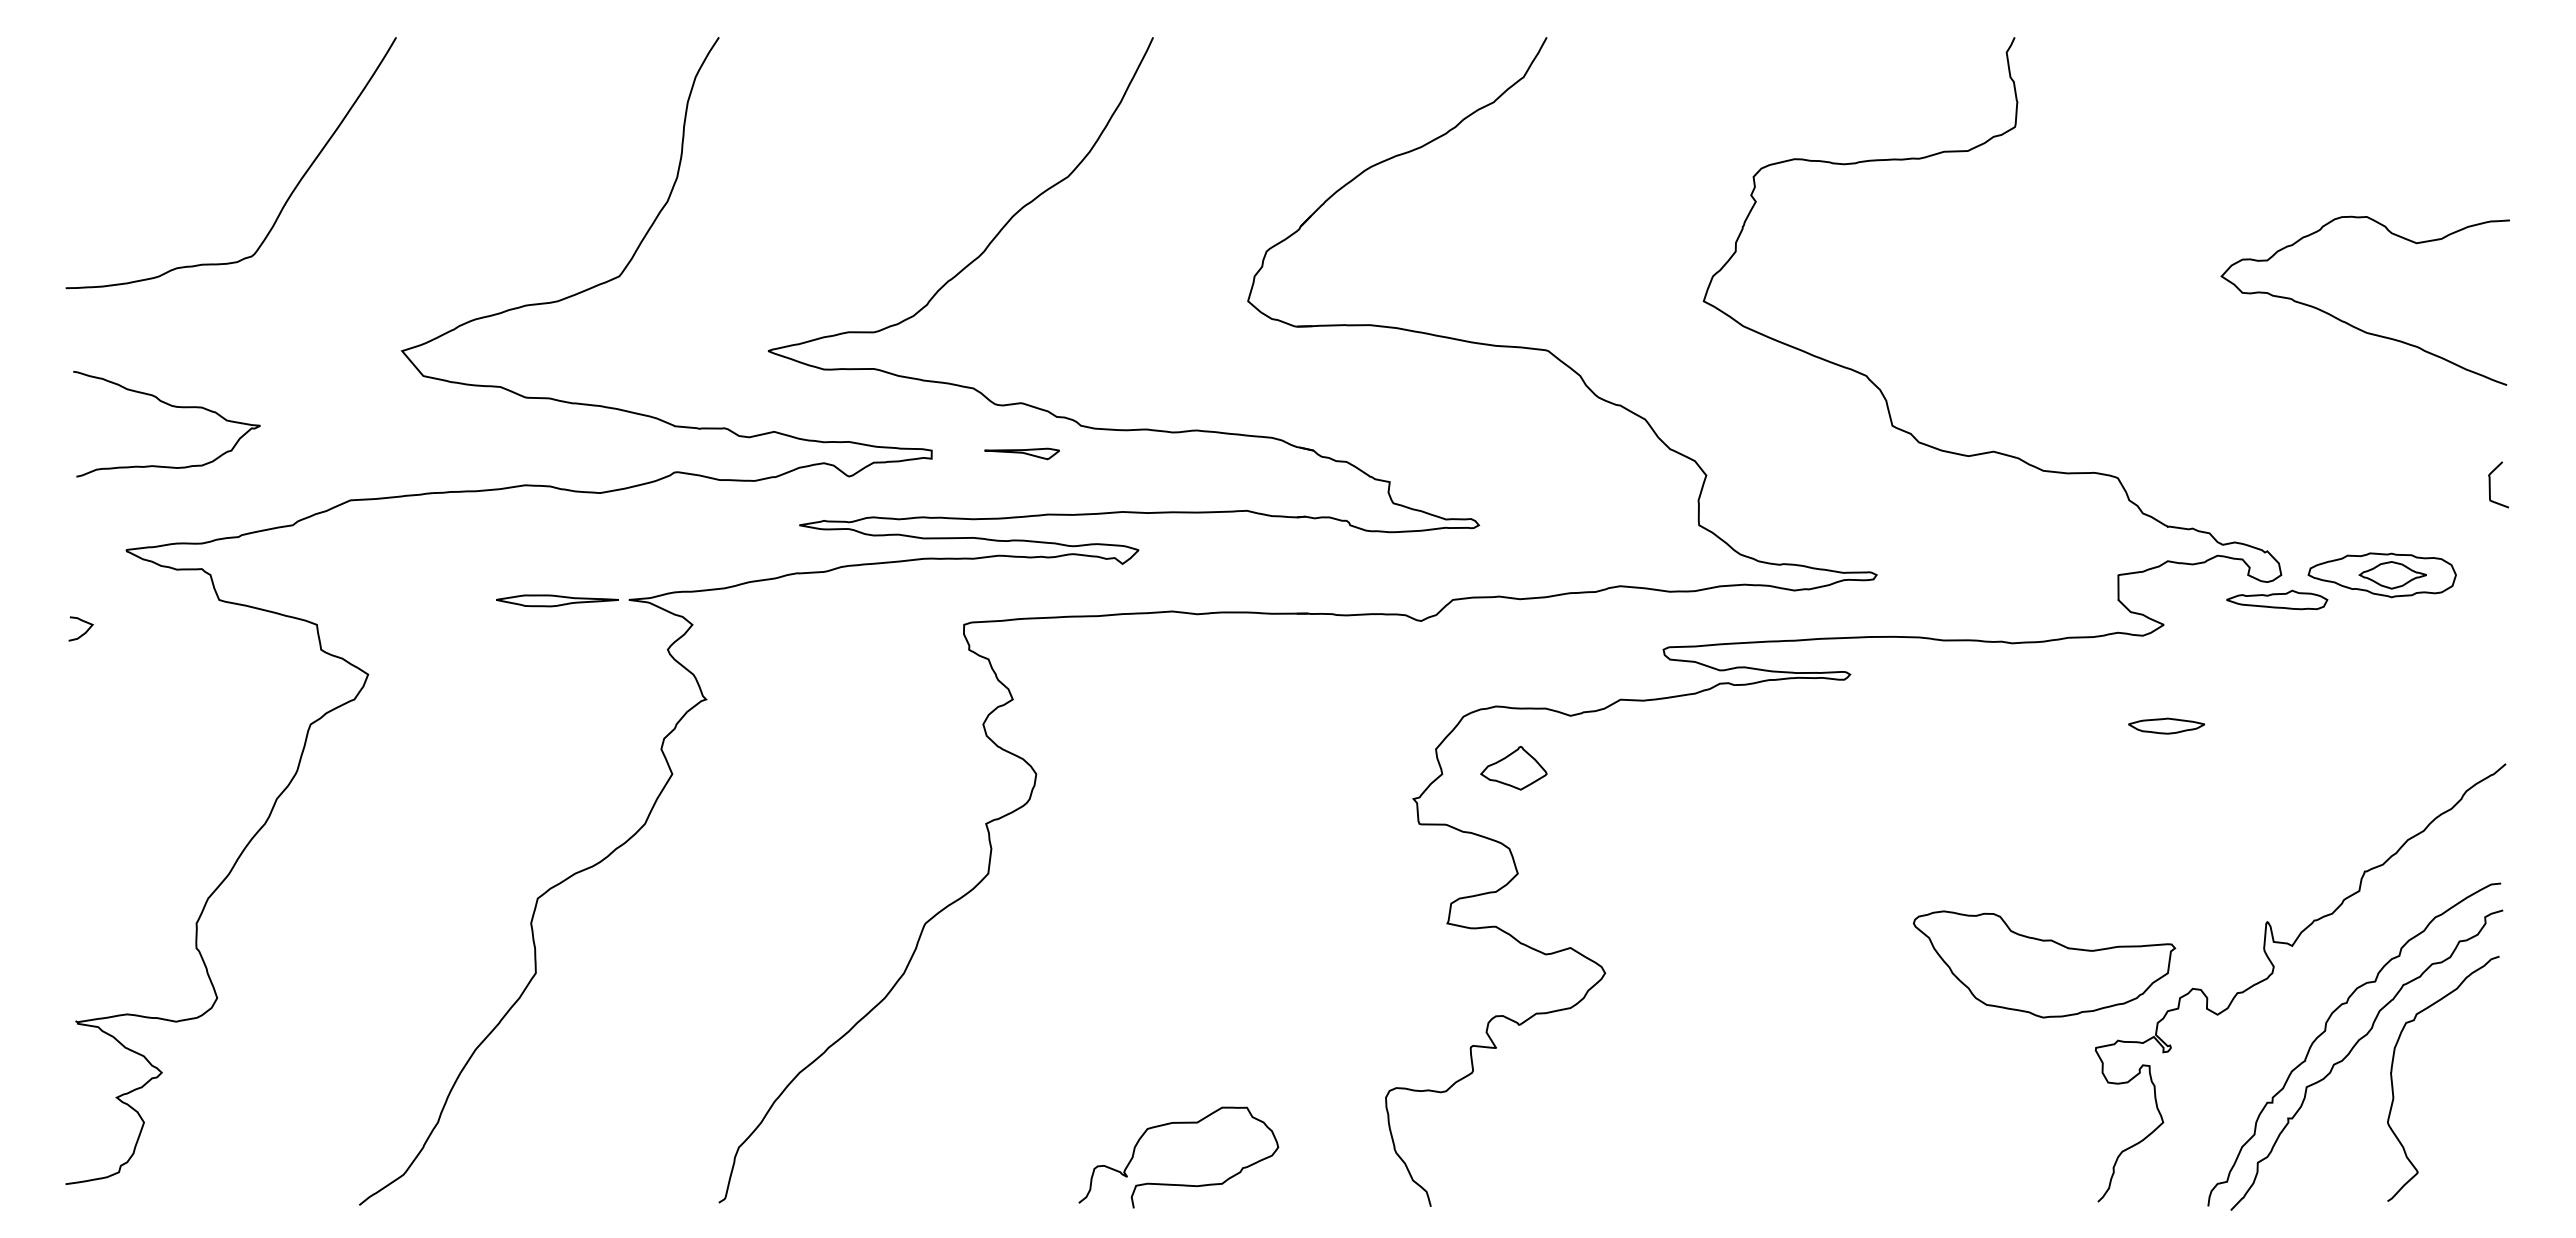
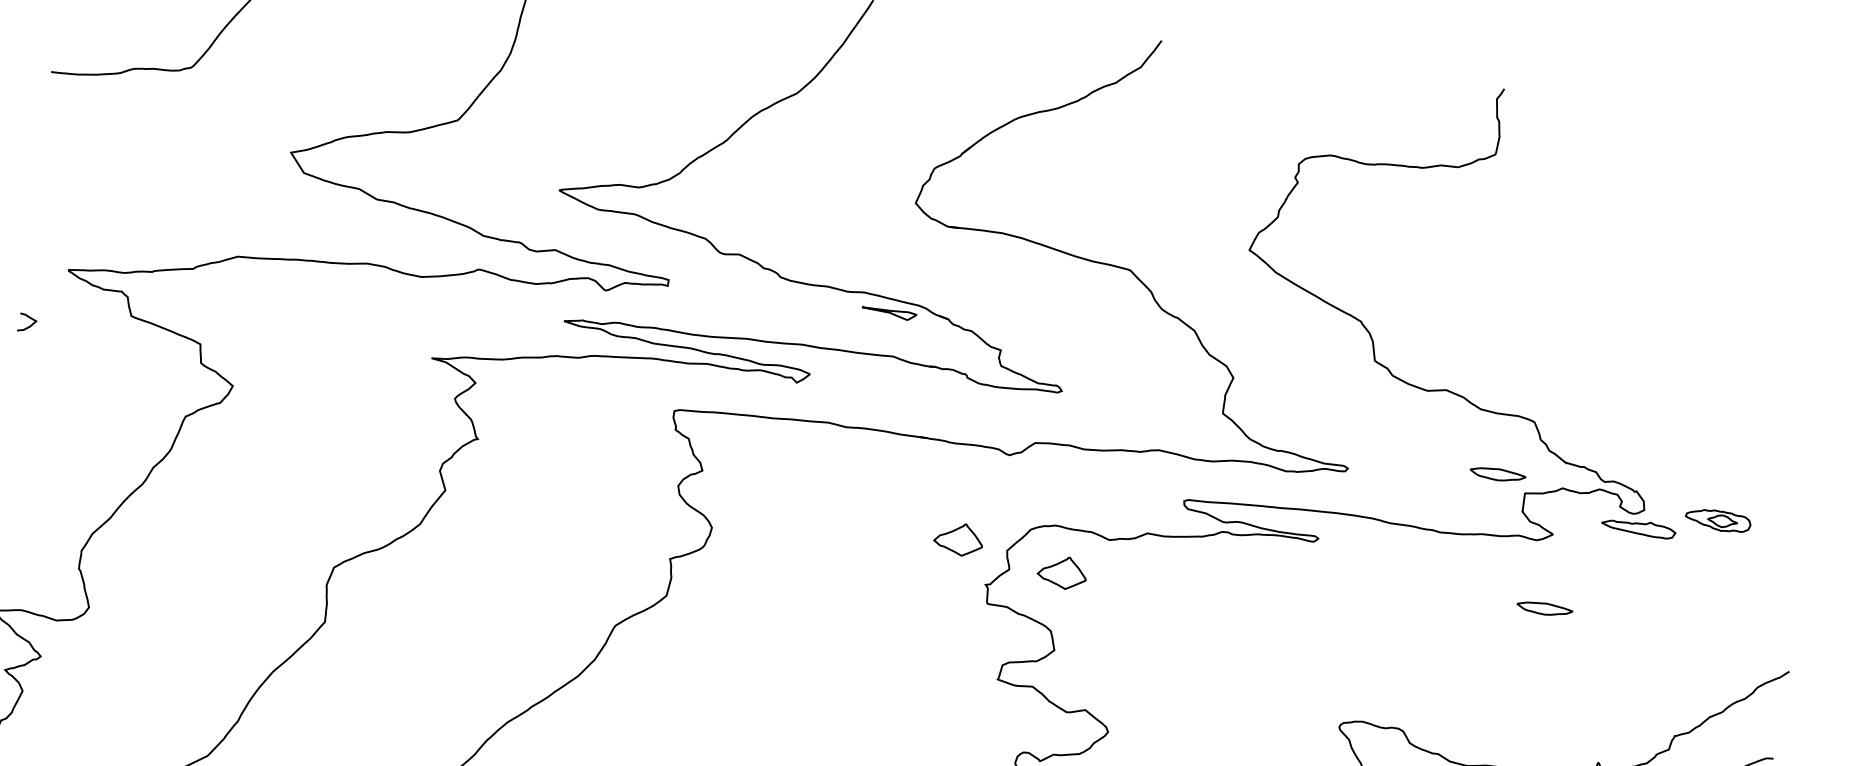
curve: (2351, 324) -> (1721, 333), removed
curve: (170, 406) -> (115, 169), removed
part: (1021, 453) -> (888, 313), moved
curve: (2490, 484) -> (1806, 465), removed
part: (2078, 554) -> (1497, 474), added
part: (2381, 575) -> (1717, 520), size x0.6
part: (557, 600) -> (379, 351), removed
part: (1368, 743) -> (958, 539), added

